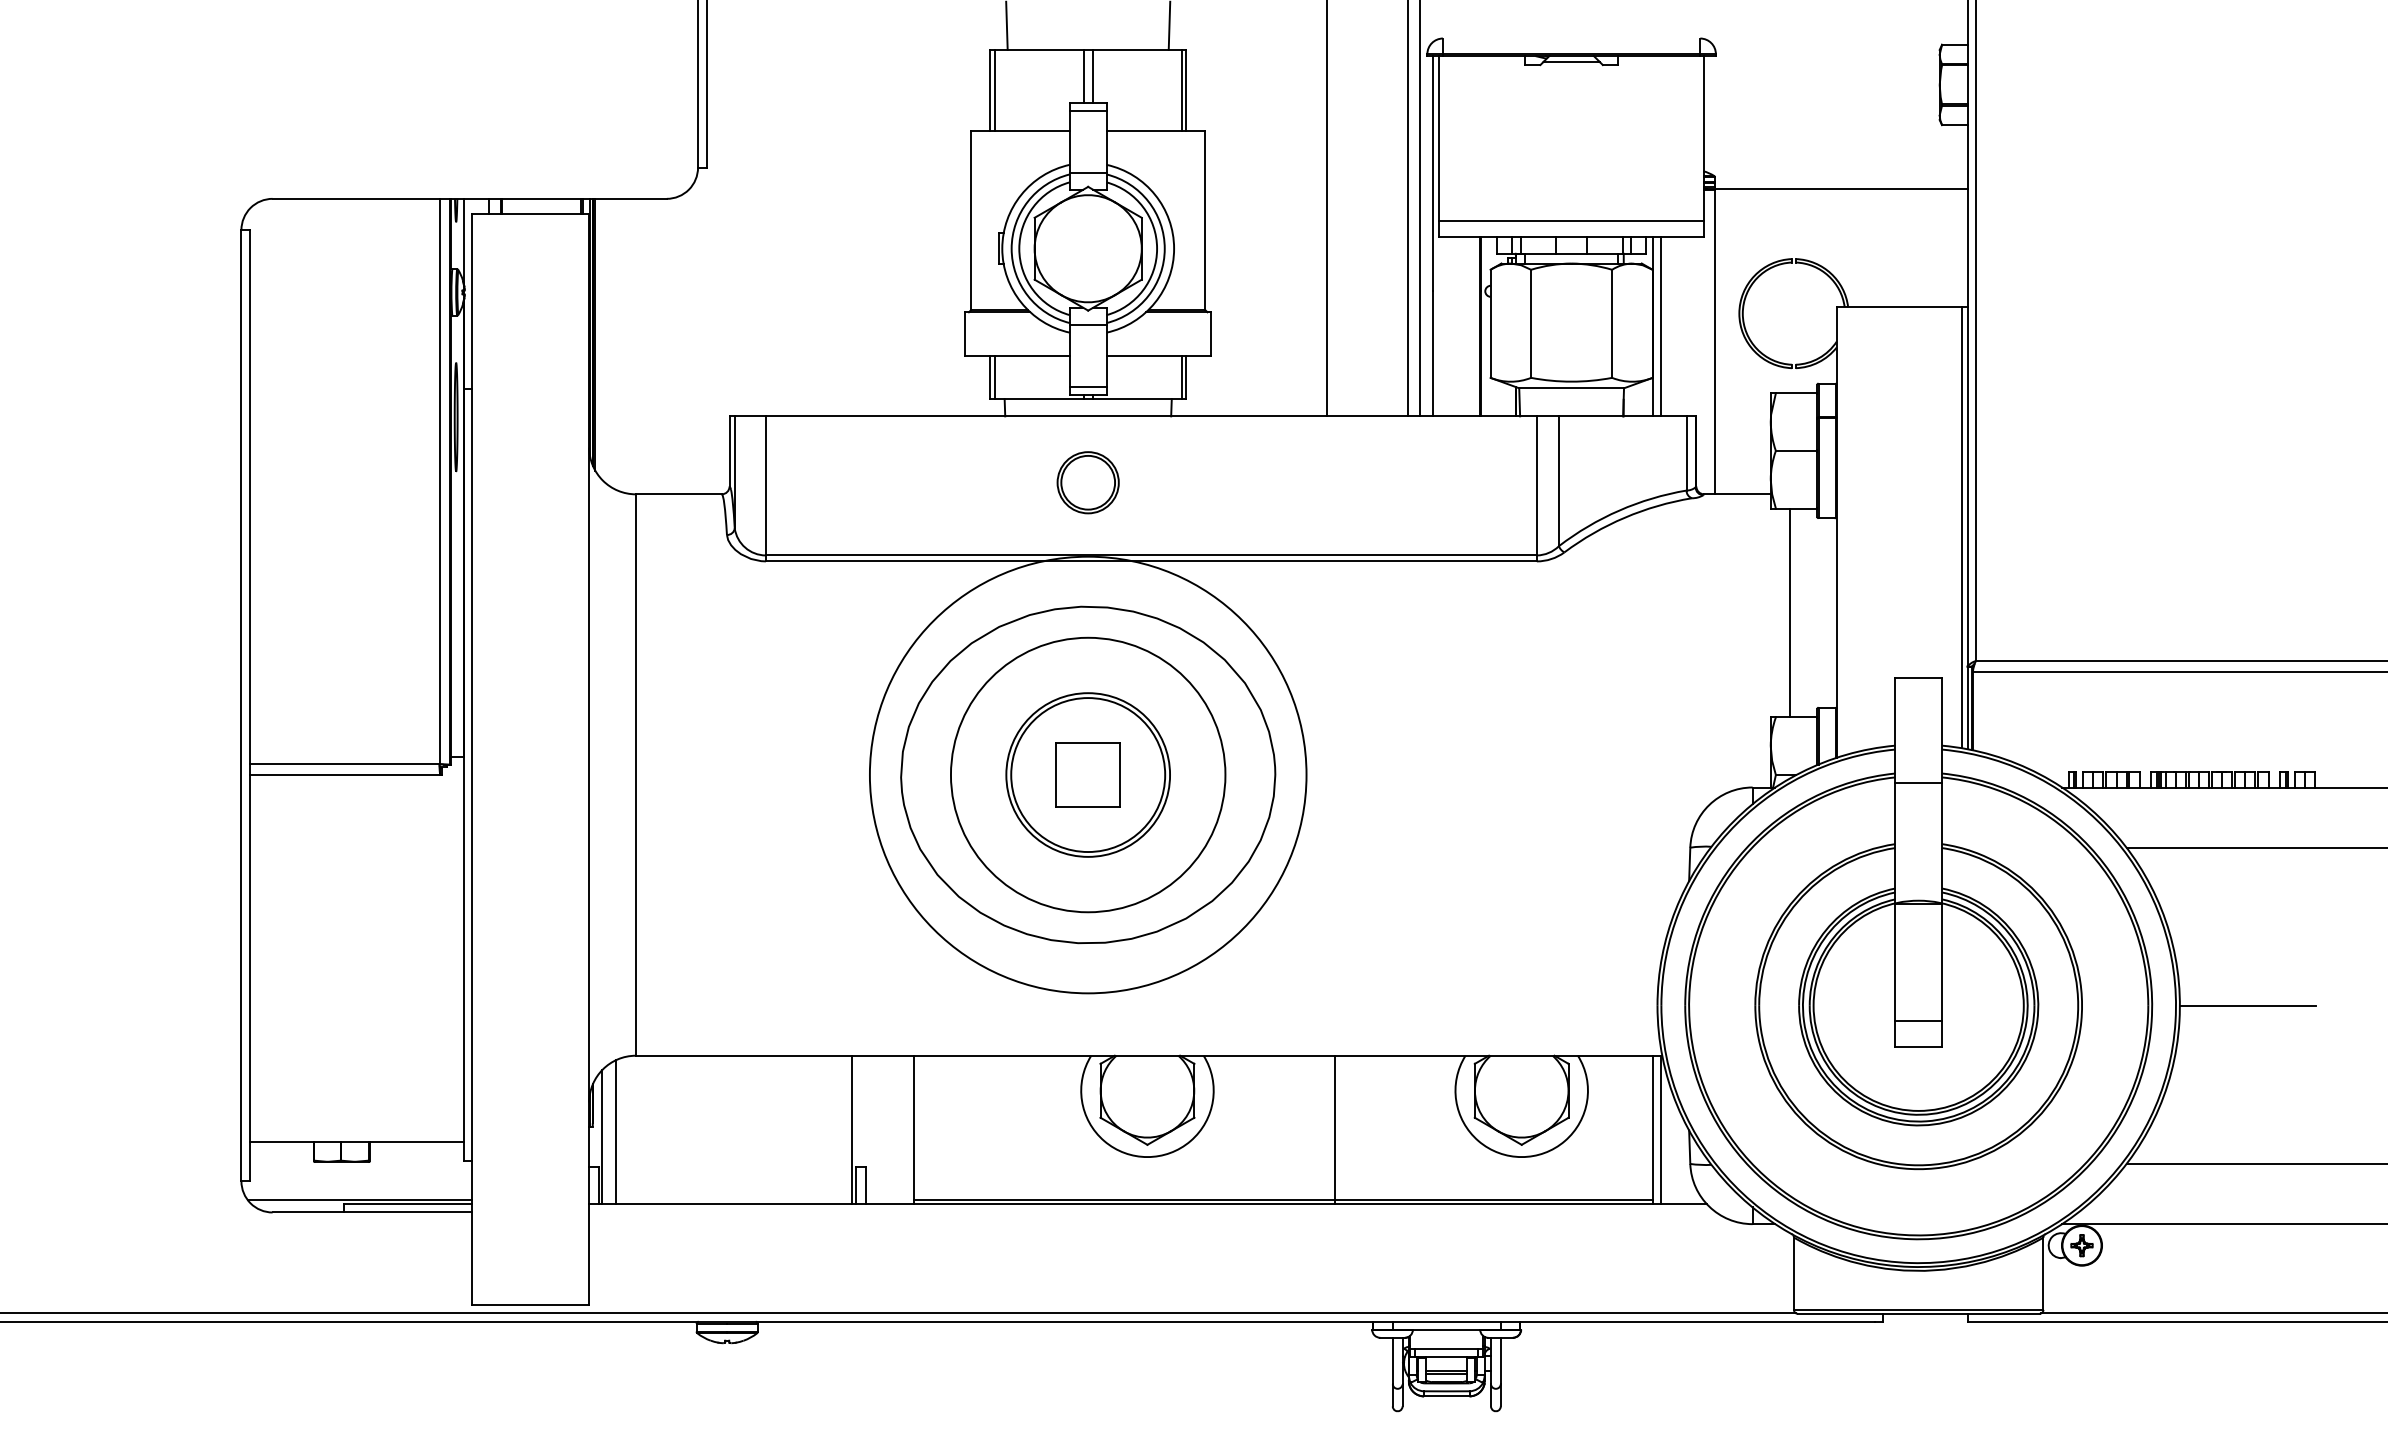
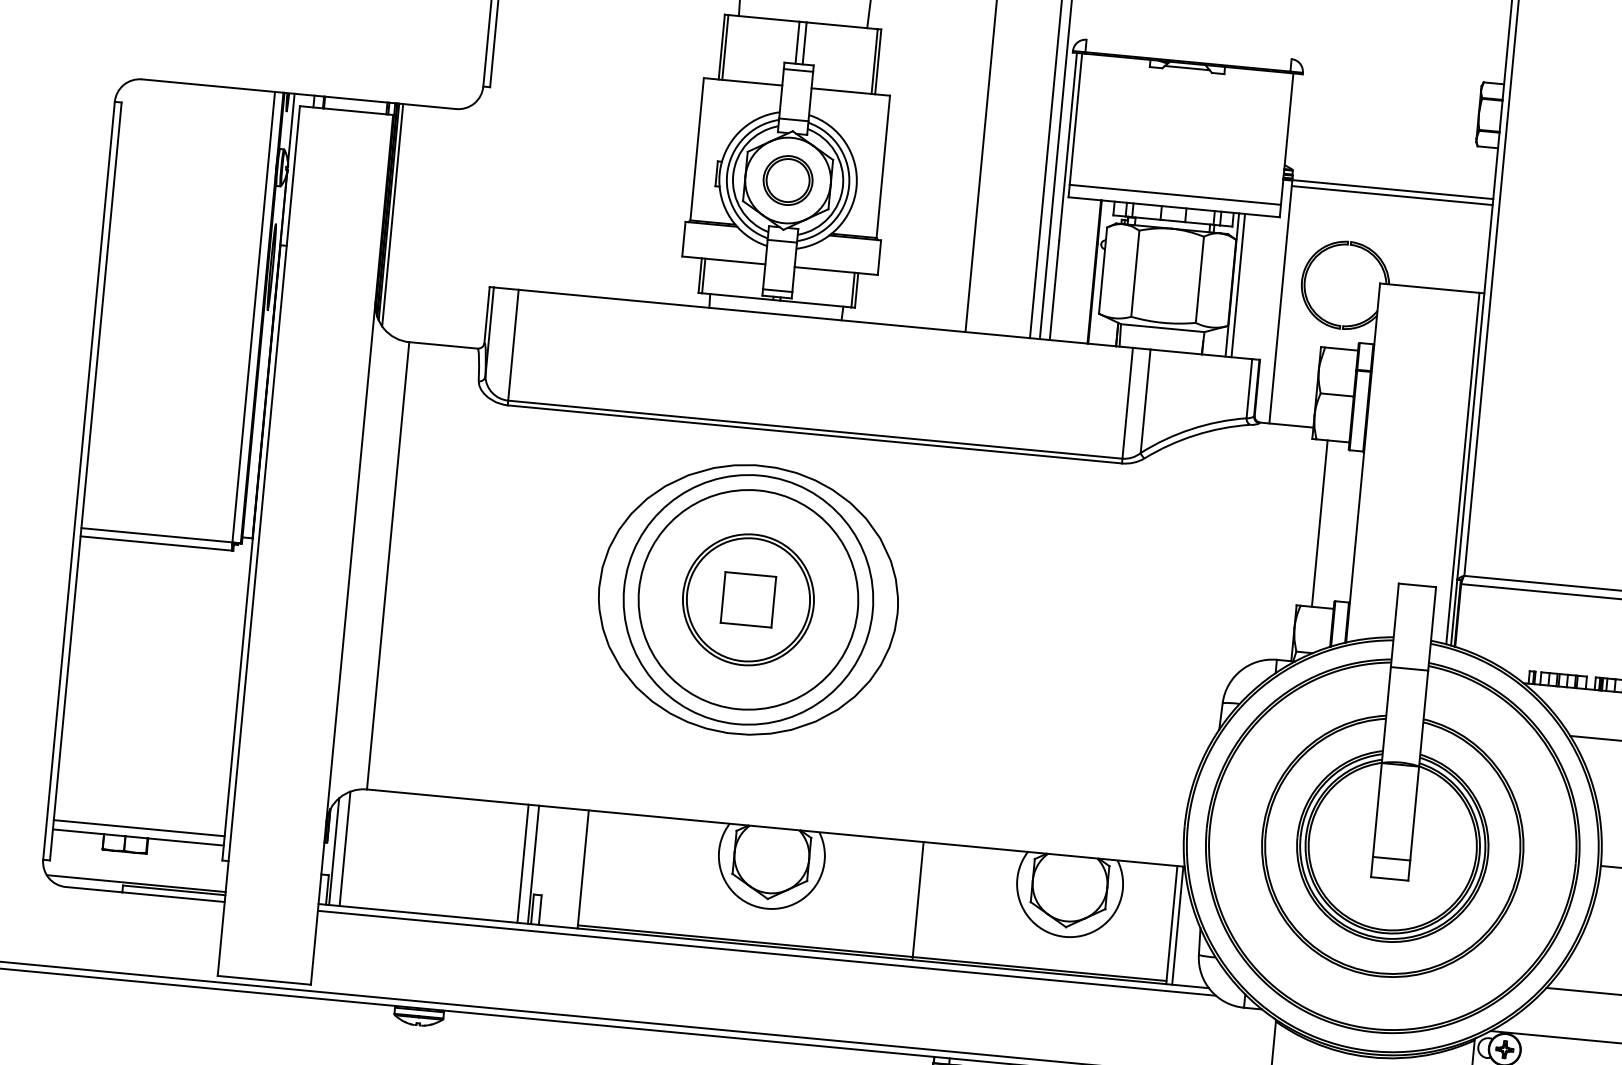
line: (1841, 196) -> (1392, 195), added
line: (600, 337) -> (392, 214), added
part: (1087, 482) -> (787, 180), moved
circle: (1088, 774) -> (748, 599), size x0.71
line: (838, 1129) -> (522, 863), added
line: (356, 1130) -> (138, 827), added
line: (1152, 1212) -> (766, 953), added

